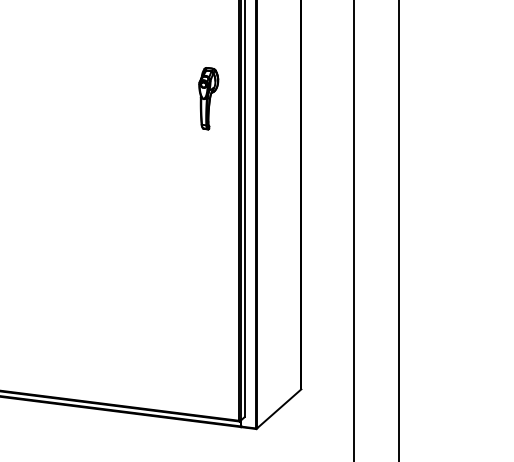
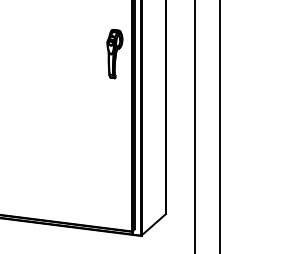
part: (207, 99) -> (114, 54), size x1.43

